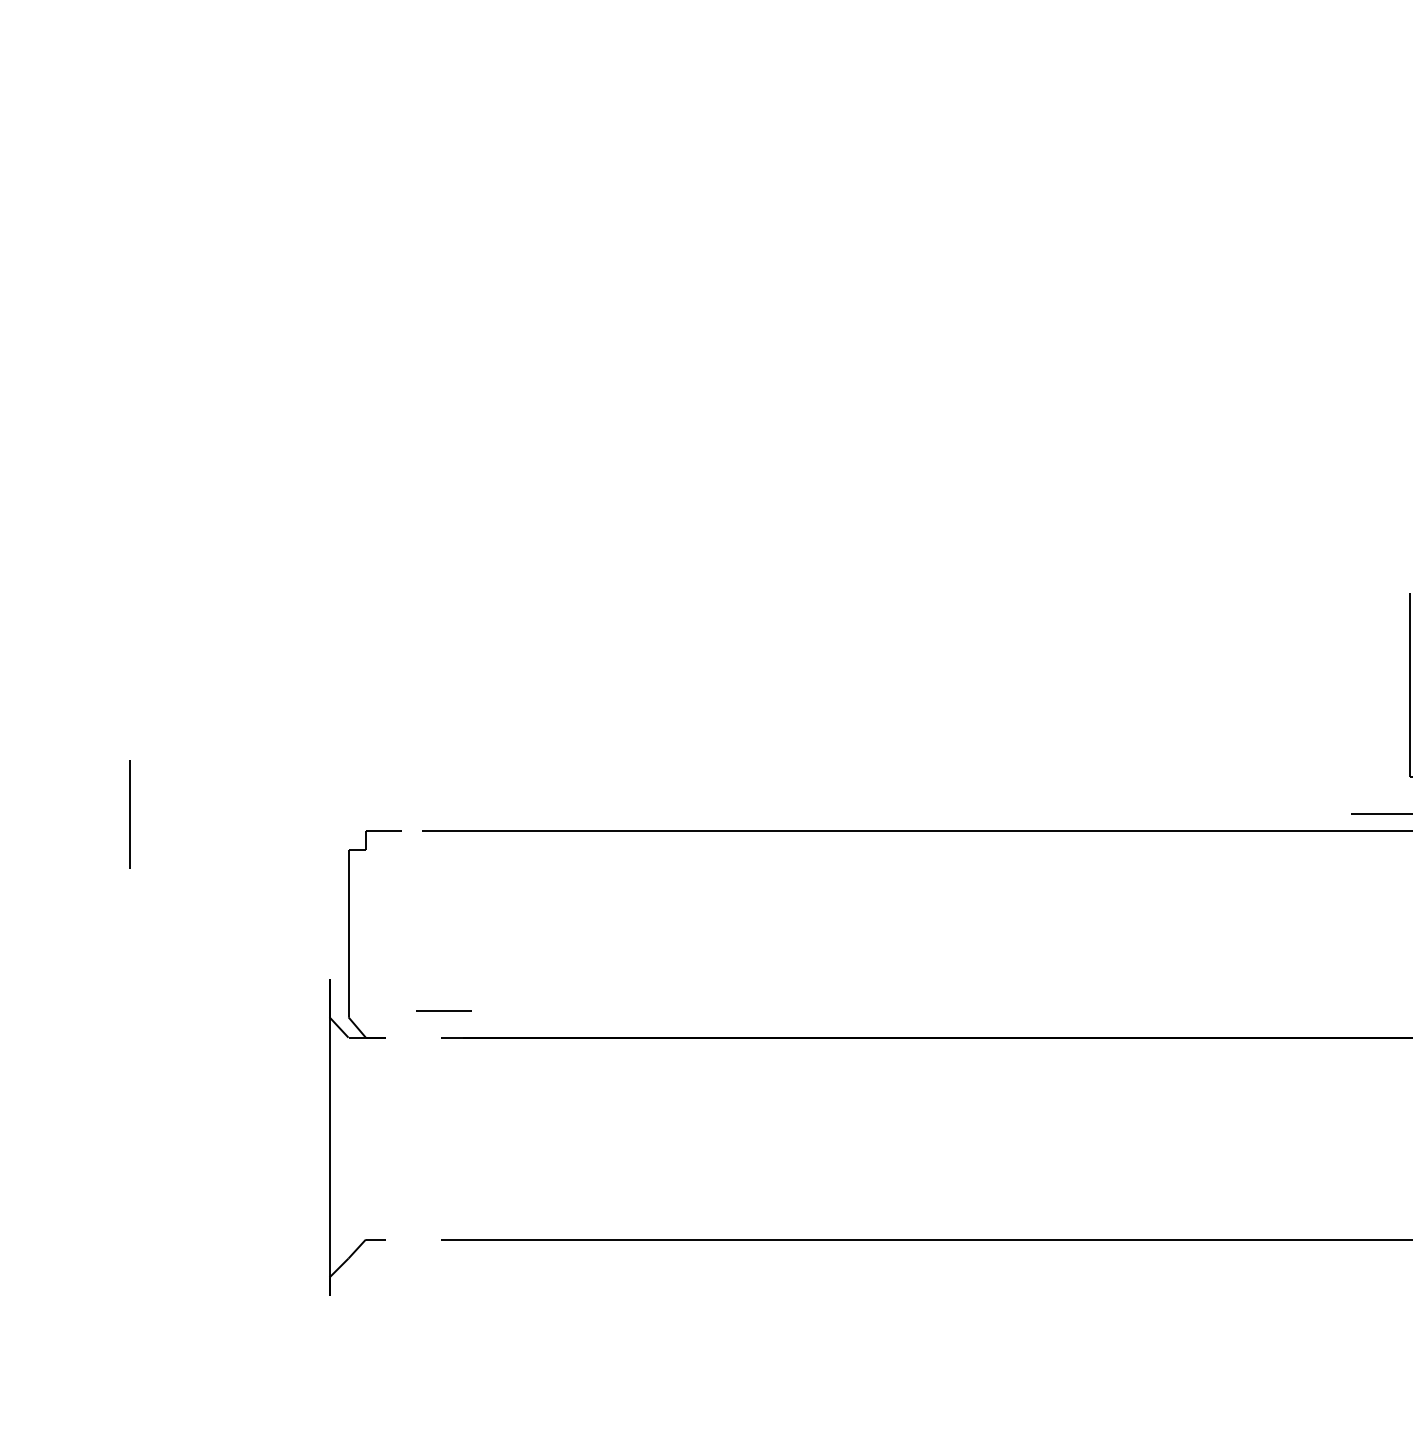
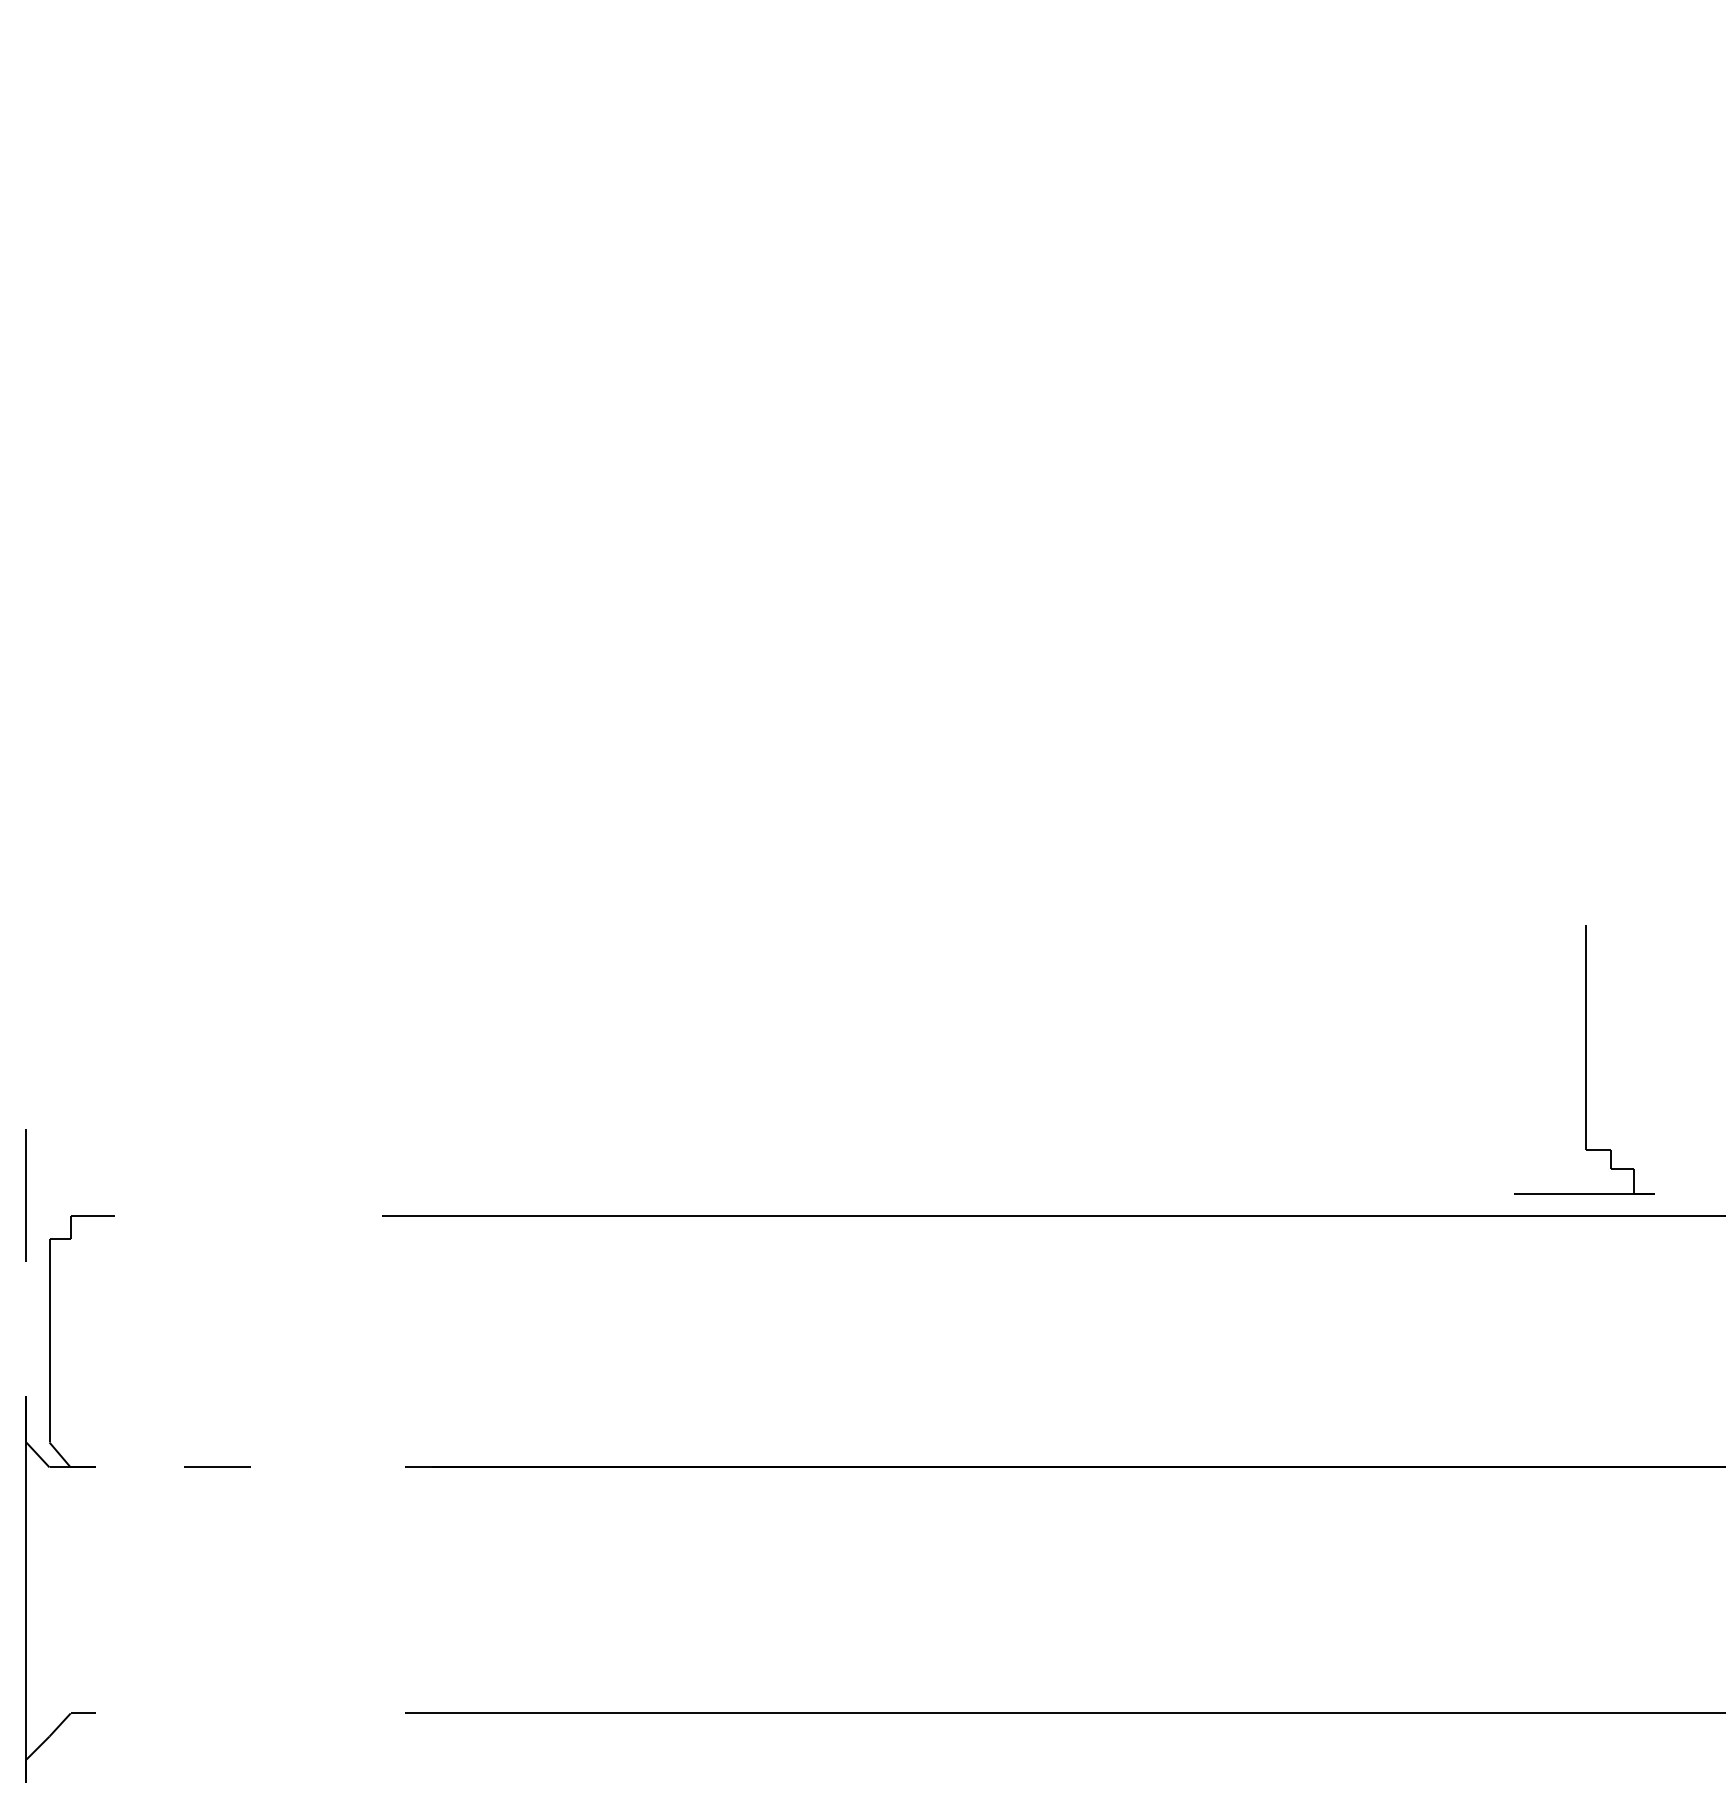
line: (443, 1009) -> (217, 1466), moved
part: (364, 1037) -> (69, 1467), moved

